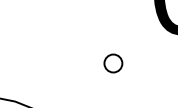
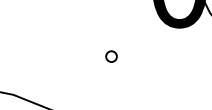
part: (113, 63) -> (111, 56), size x0.6

